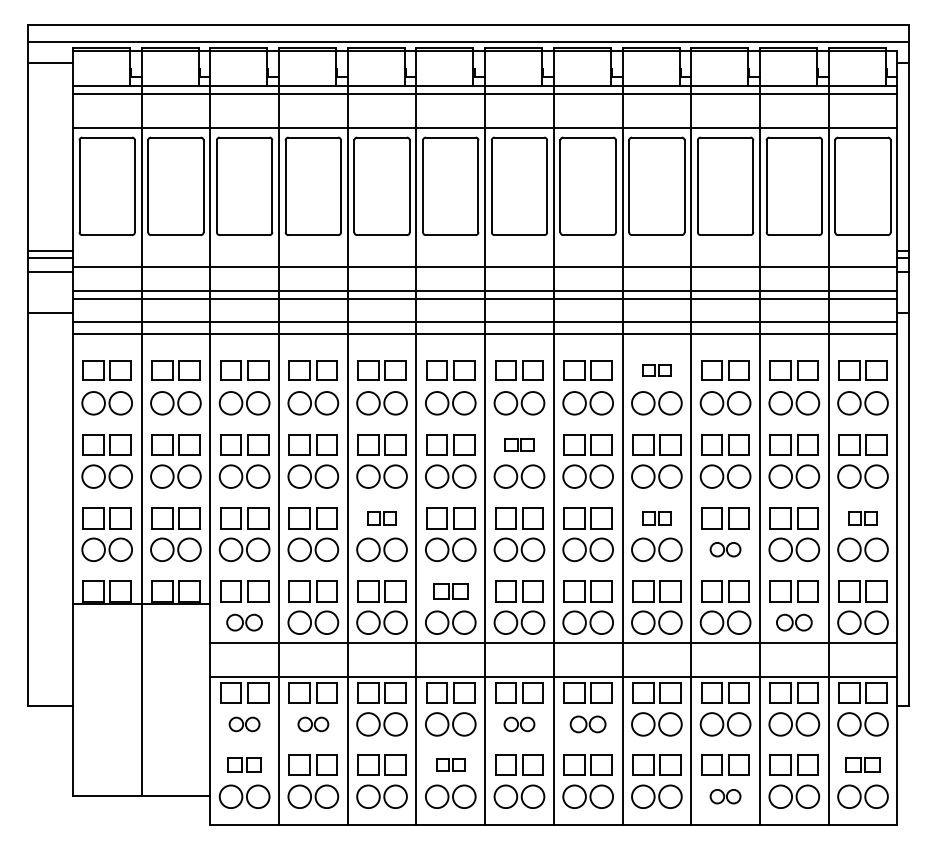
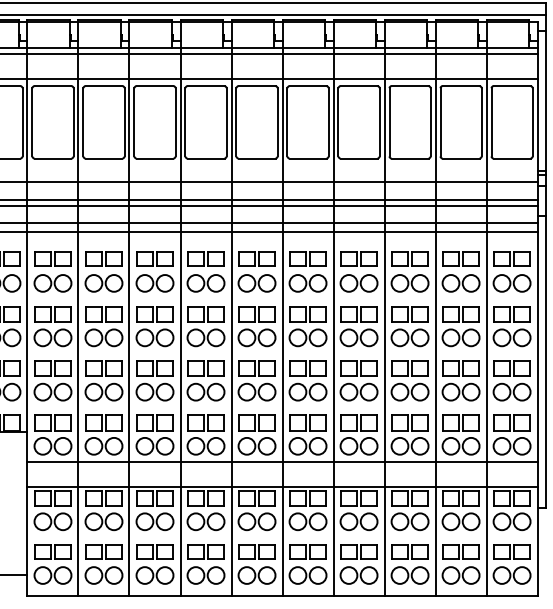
part: (656, 370) -> (358, 259), size x1.67
part: (519, 444) -> (257, 313), size x1.67
part: (381, 518) -> (154, 368), size x1.67
part: (656, 518) -> (358, 368), size x1.67
part: (862, 518) -> (511, 368), size x1.67
part: (725, 549) -> (409, 391), size x1.67
part: (450, 591) -> (205, 423), size x1.43
part: (244, 622) -> (52, 446), size x1.43
part: (794, 622) -> (461, 446), size x1.43
part: (244, 724) -> (52, 521), size x1.67
part: (313, 724) -> (104, 521), size x1.67
part: (519, 724) -> (257, 521), size x1.67
part: (587, 724) -> (307, 521), size x1.43
part: (244, 764) -> (52, 551), size x1.43
part: (450, 764) -> (205, 551), size x1.67
part: (862, 764) -> (511, 551), size x1.43
part: (725, 796) -> (409, 575), size x1.67

